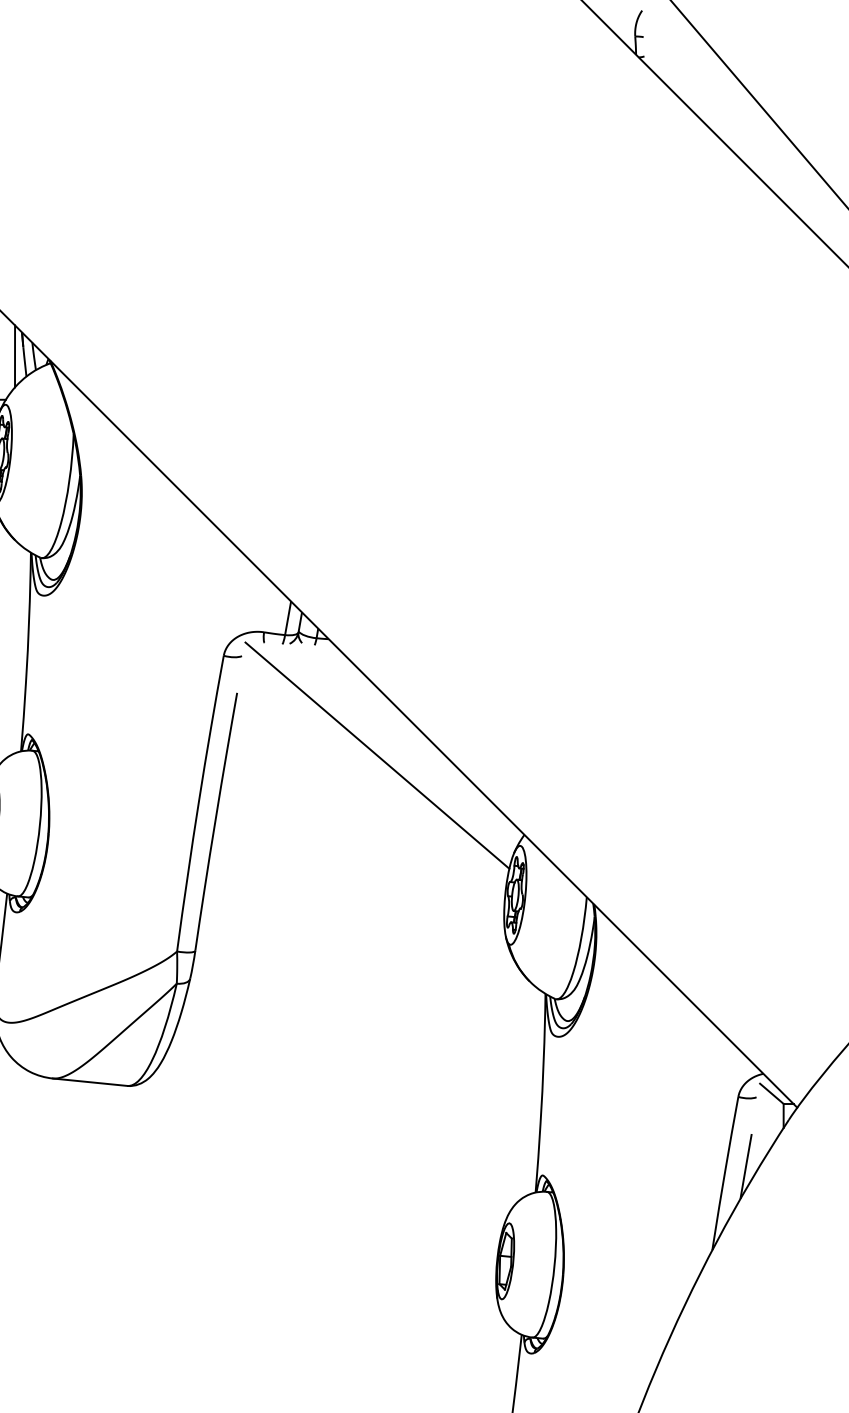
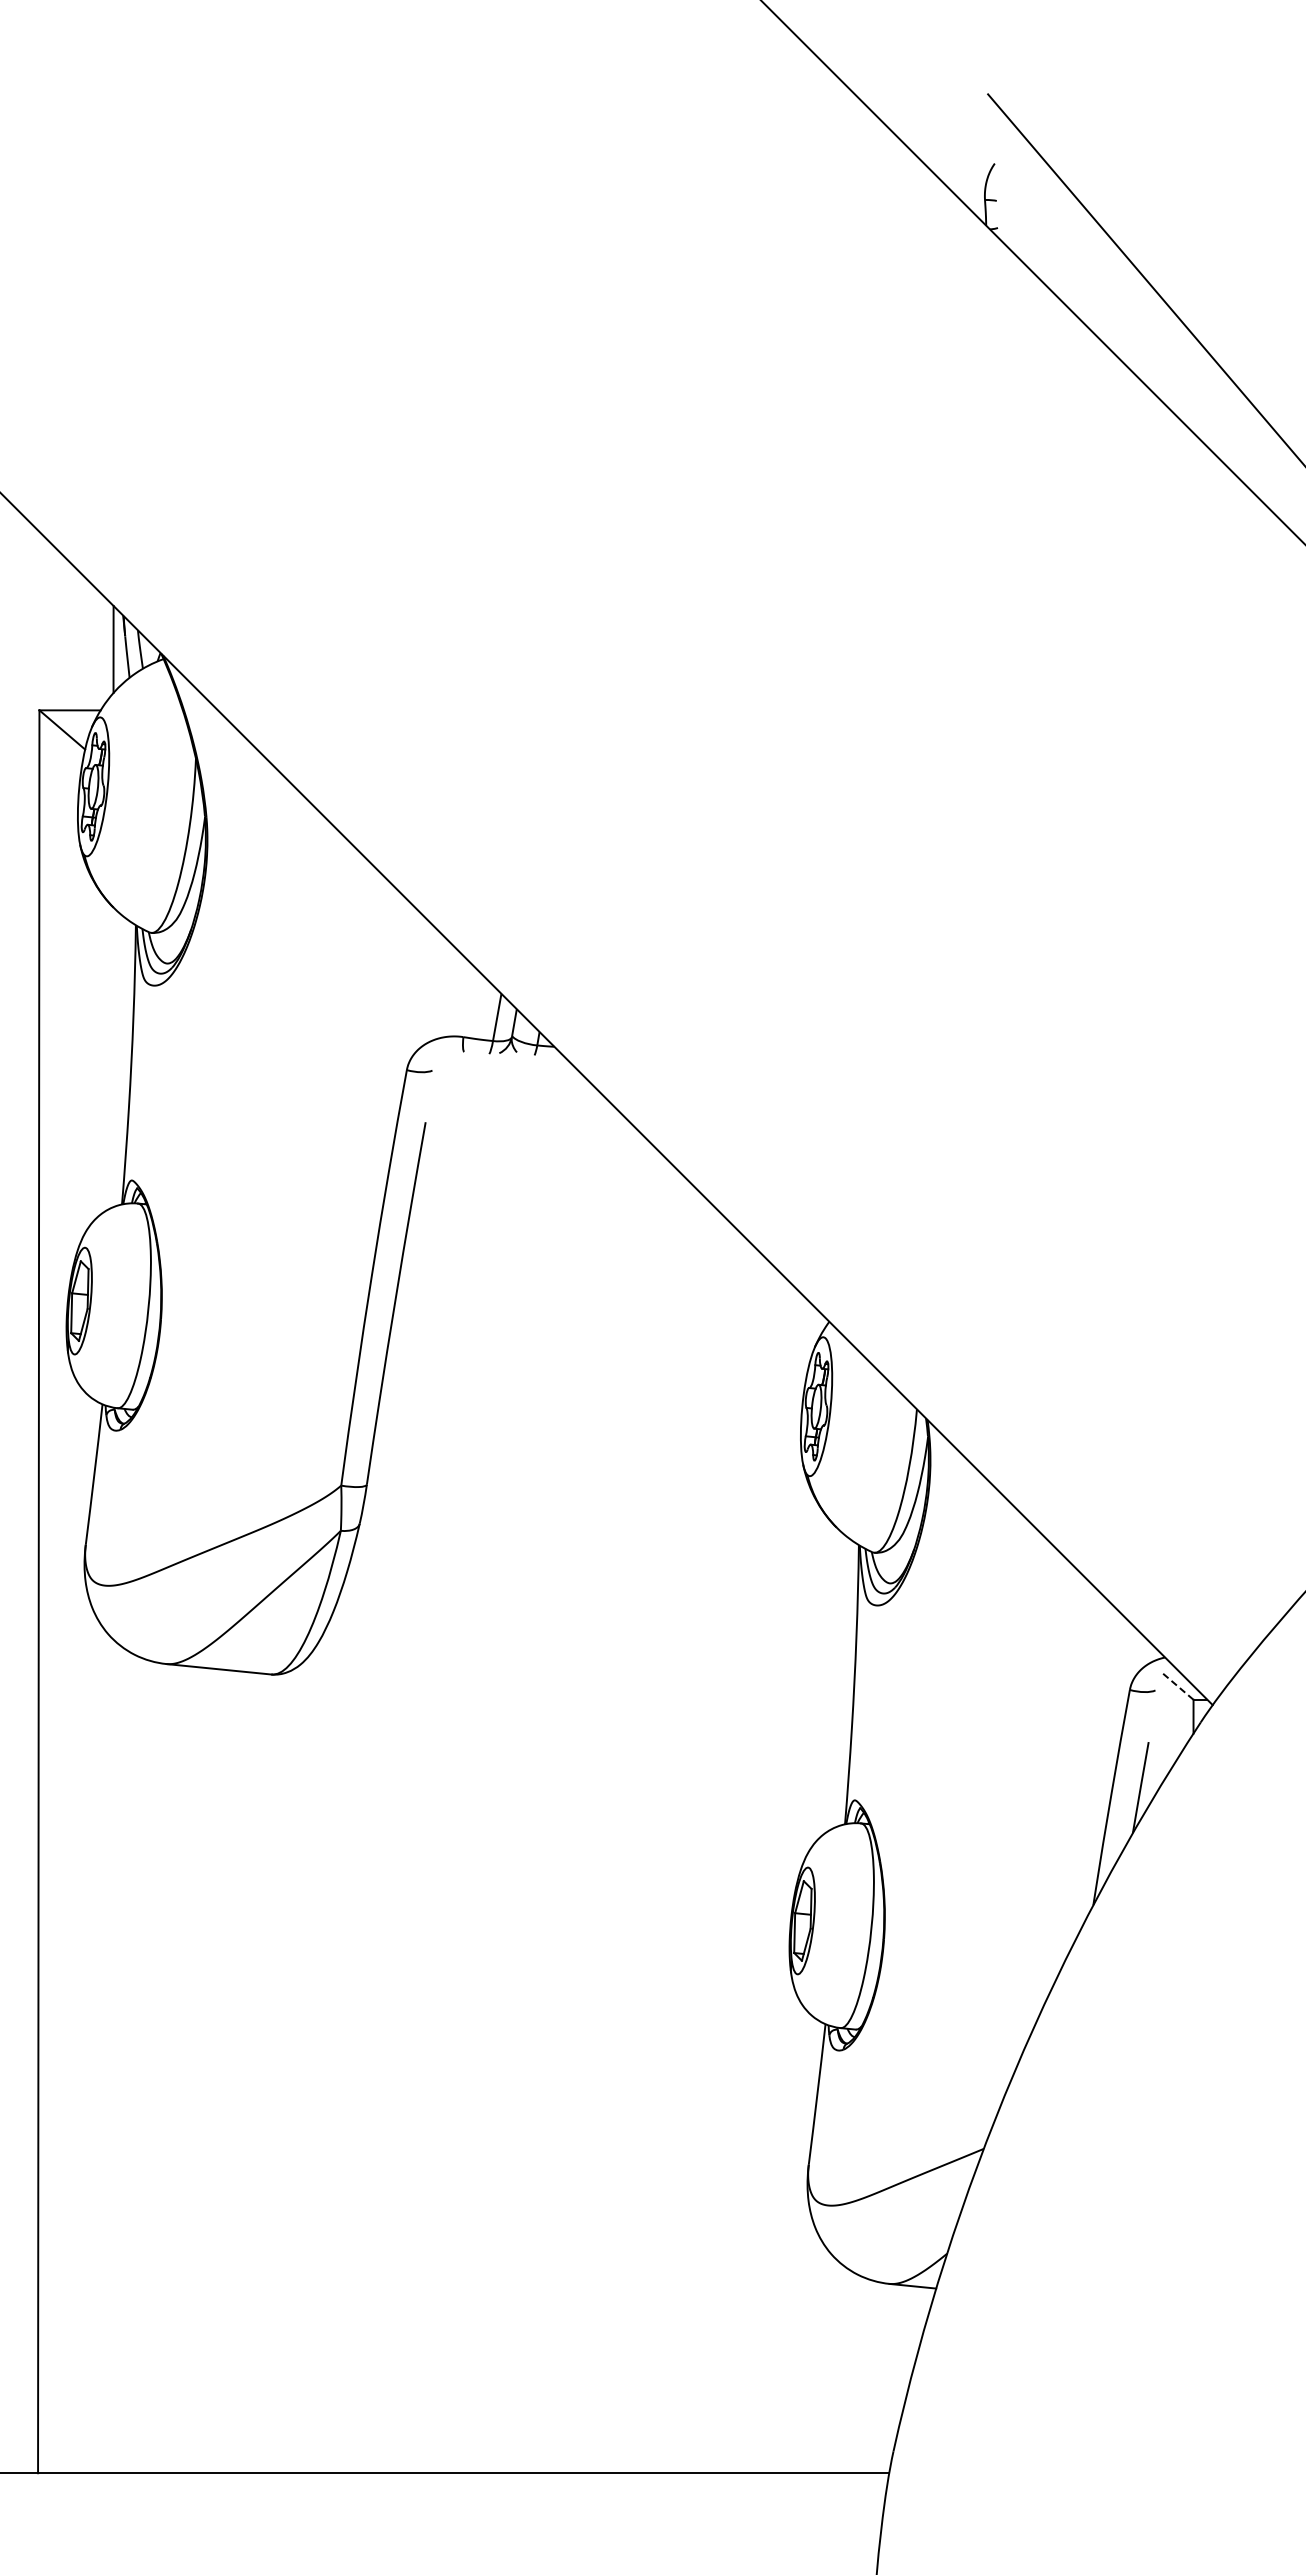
line: (377, 755) -> (622, 1210), removed
line: (771, 1093) -> (1176, 1685), solid -> dashed

